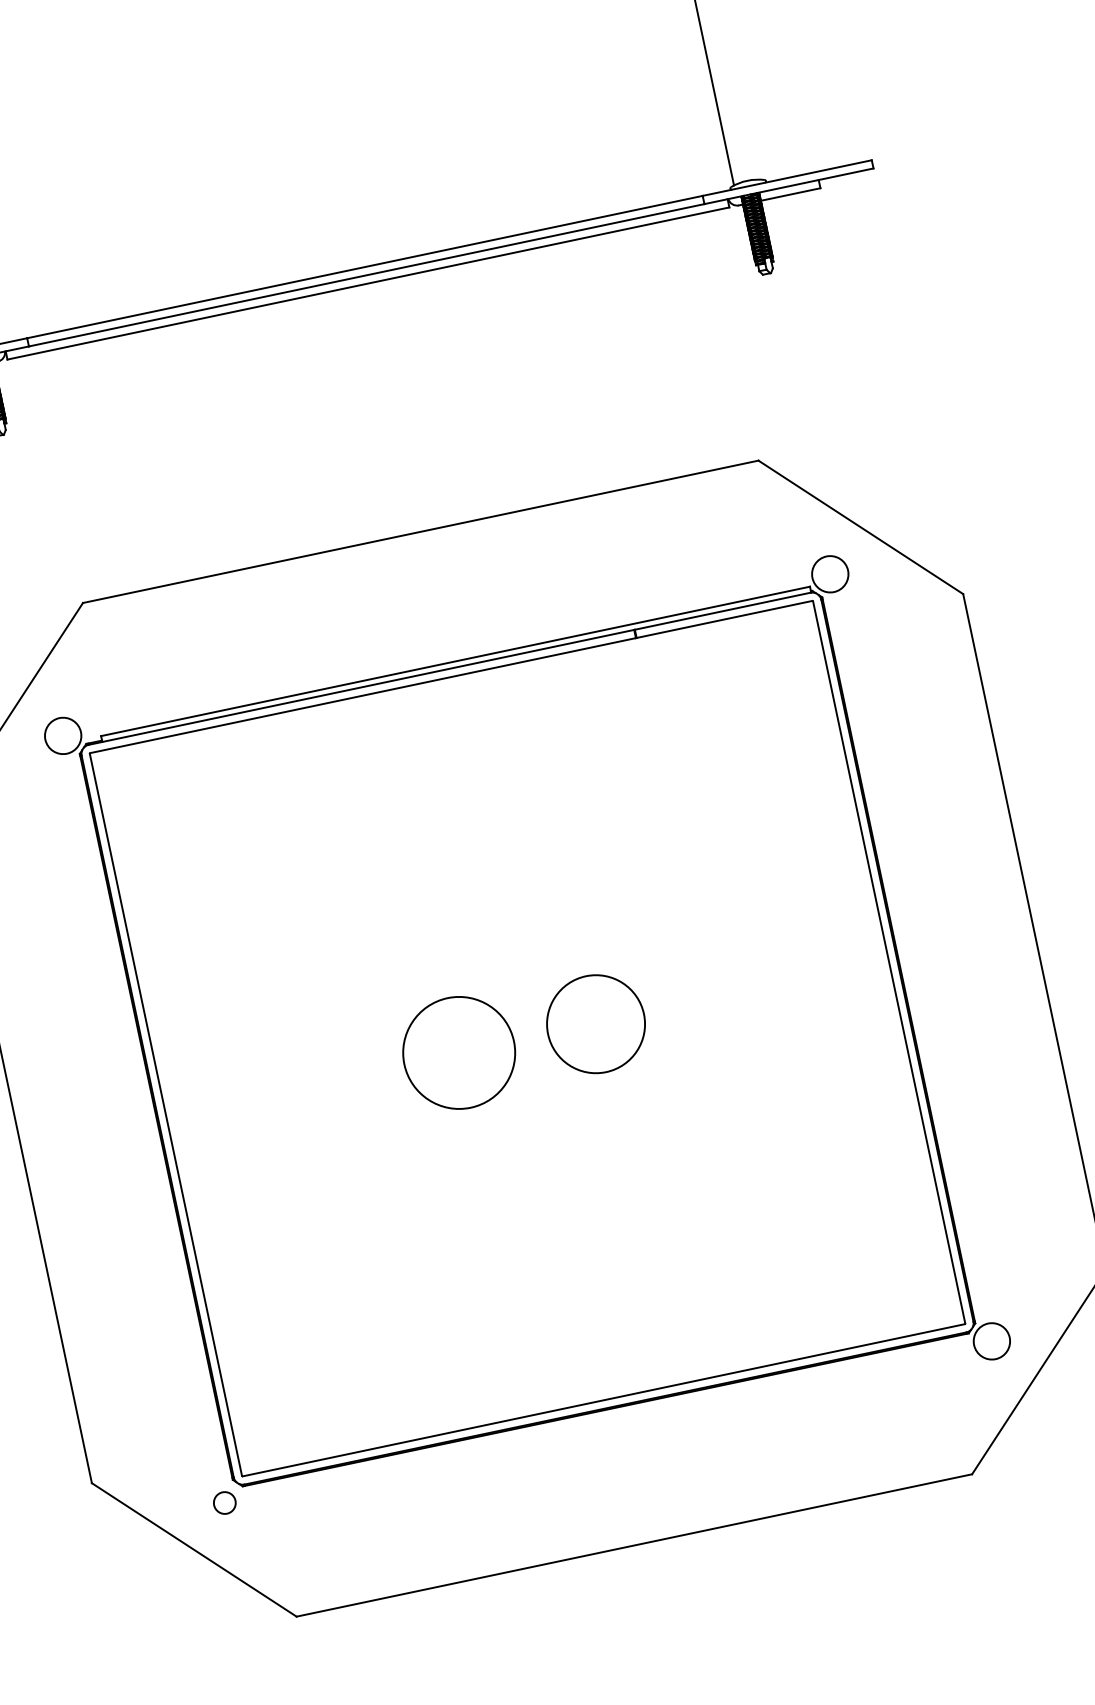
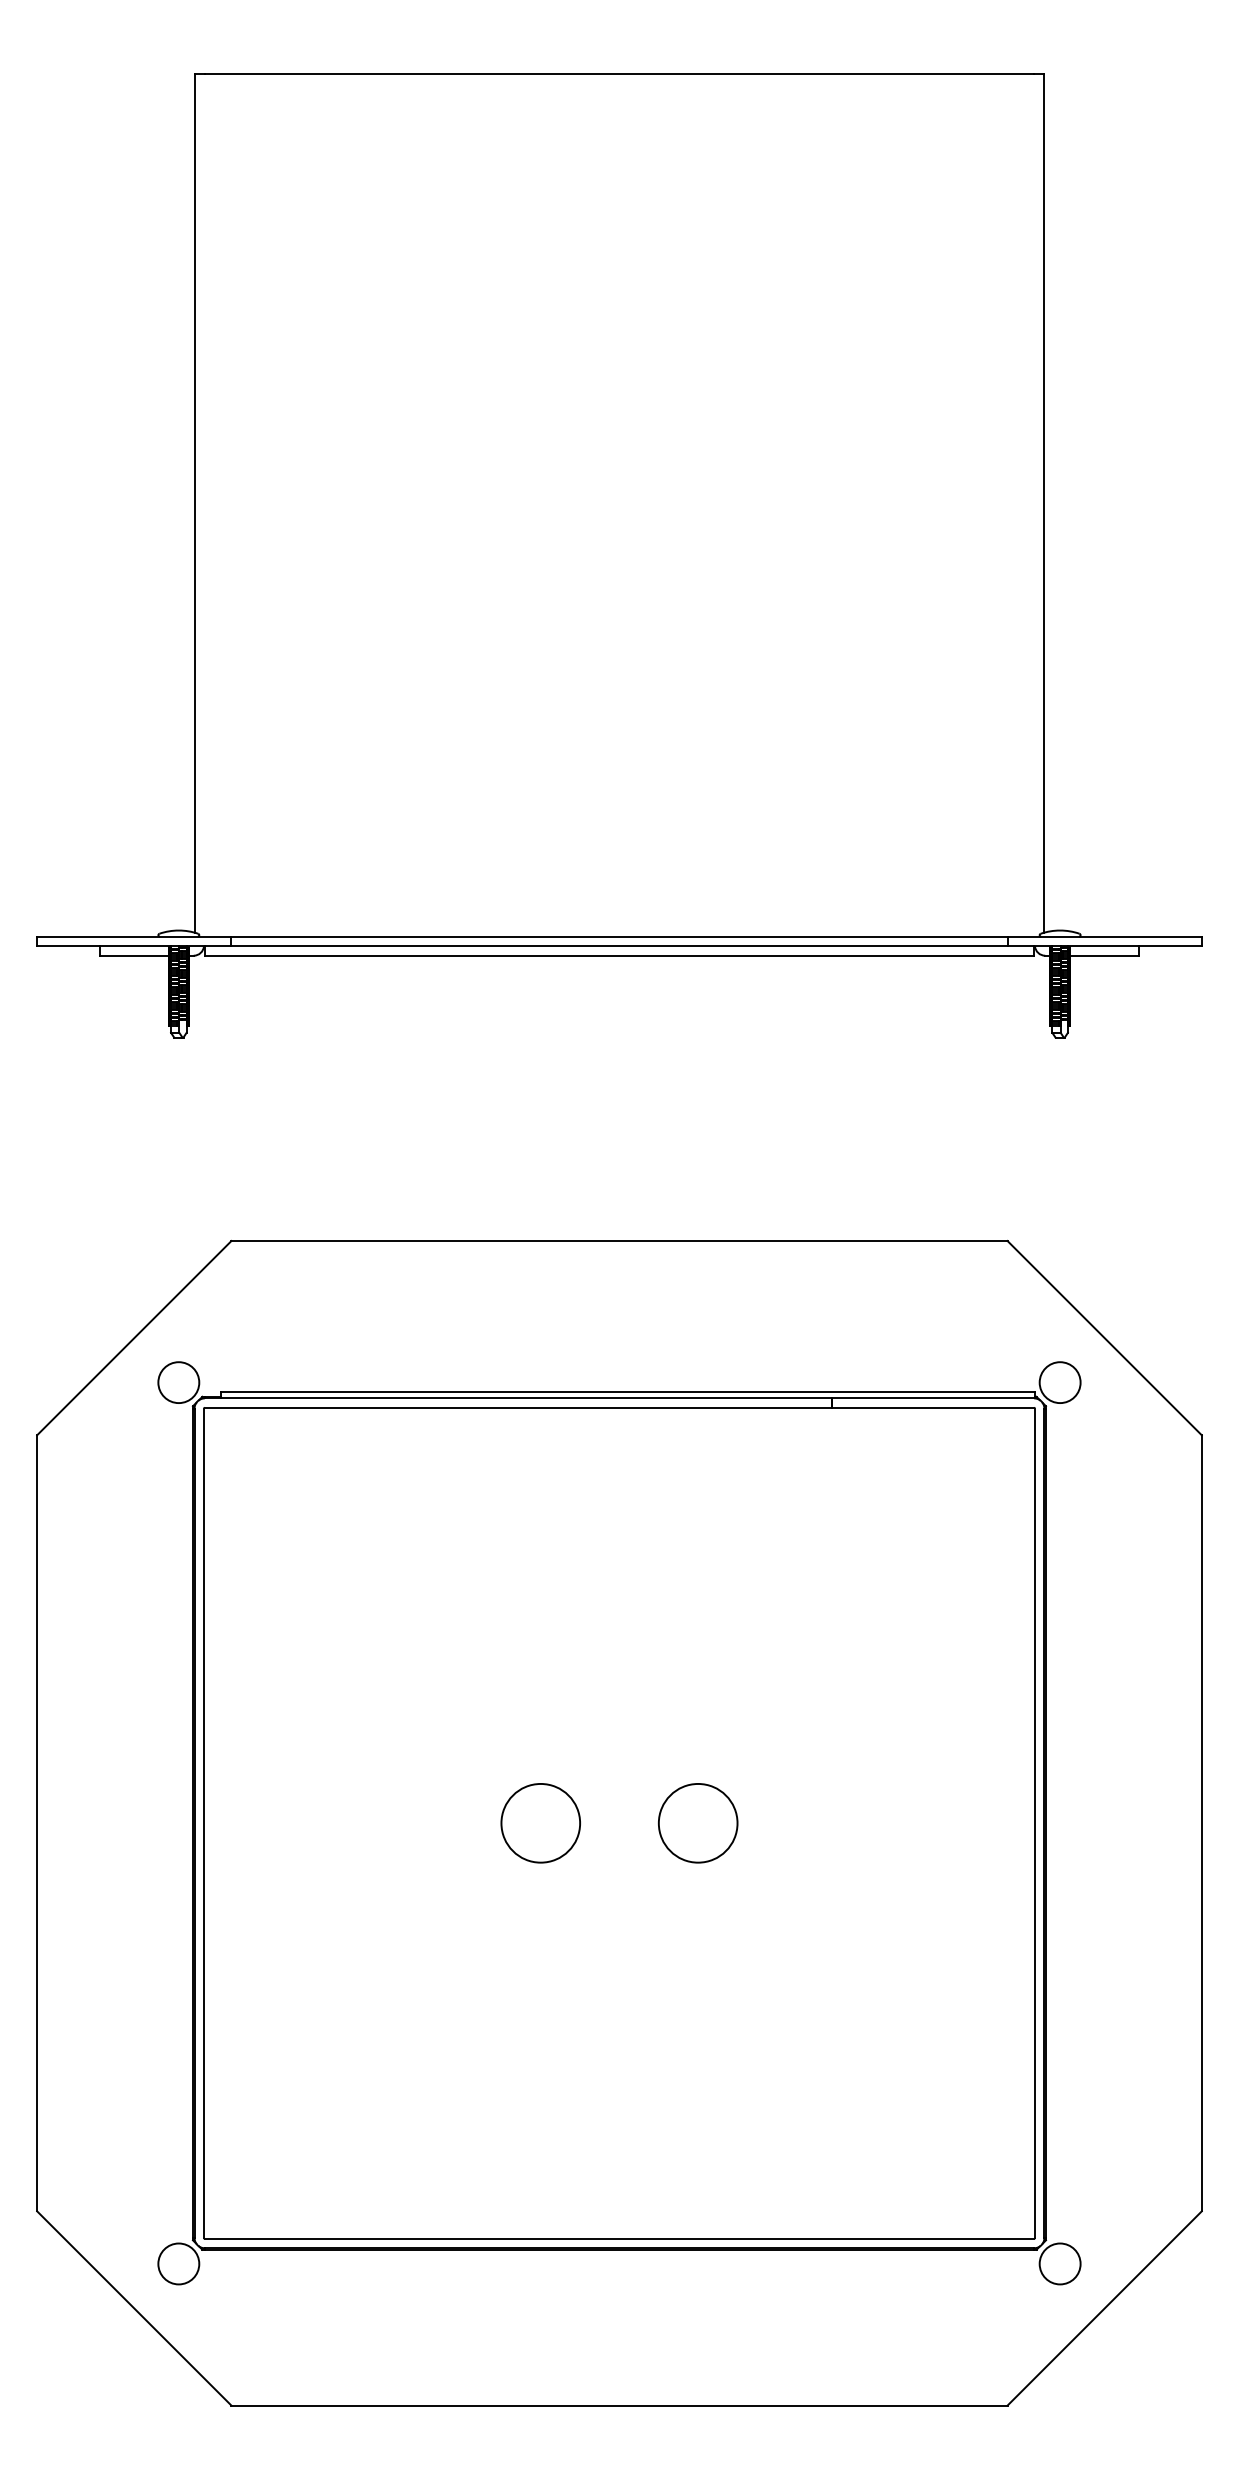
circle: (595, 1023) -> (697, 1822), size x0.71
circle: (458, 1053) -> (540, 1823), size x0.62
circle: (224, 1502) -> (178, 2263), size x1.67

